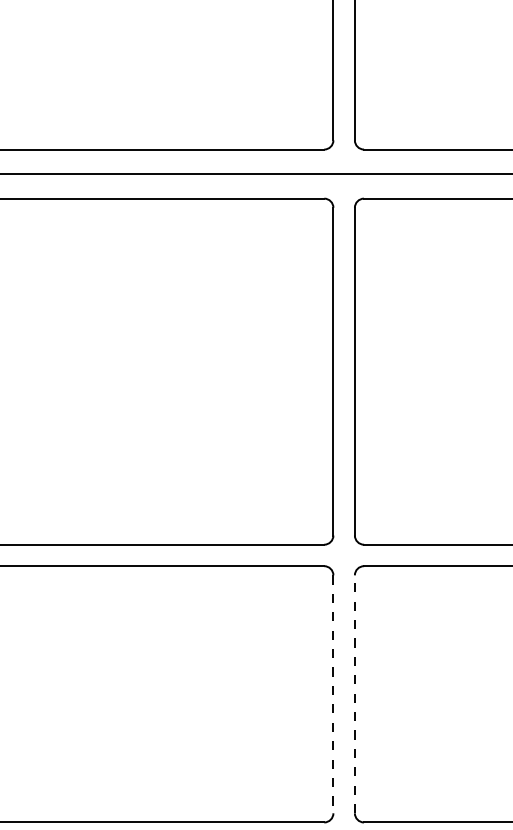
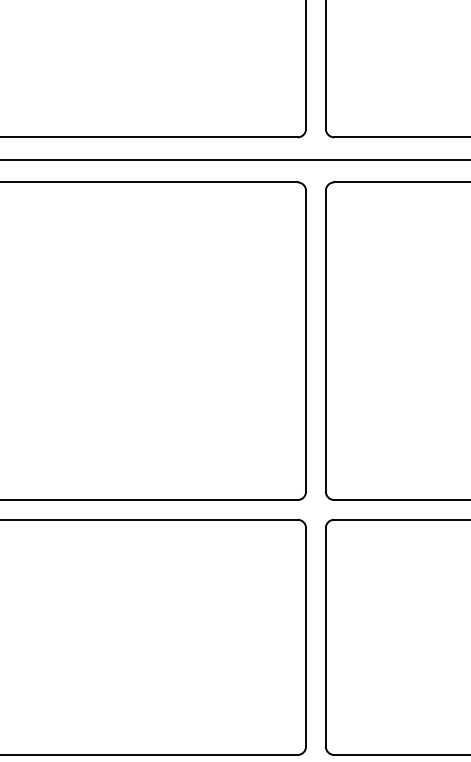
line: (333, 694) -> (306, 637), dashed -> solid
line: (354, 694) -> (325, 637), dashed -> solid

